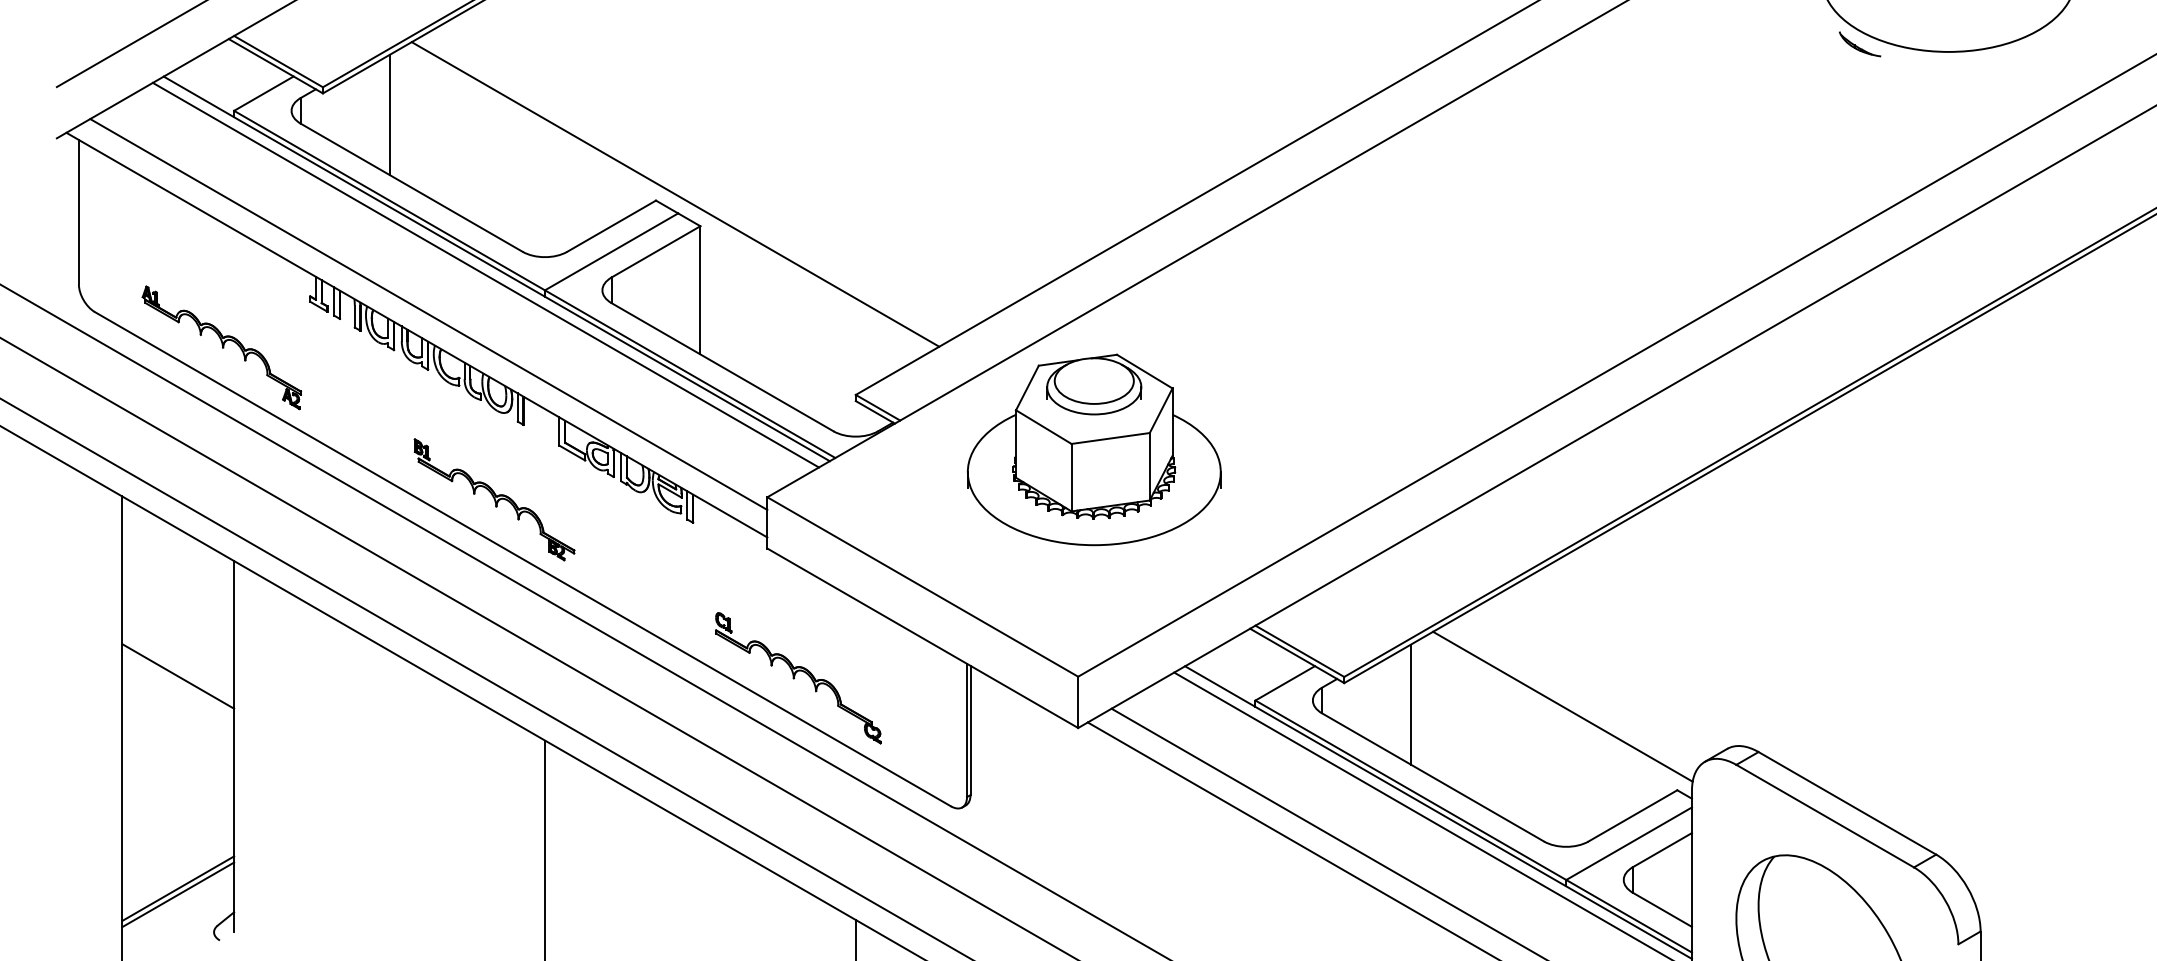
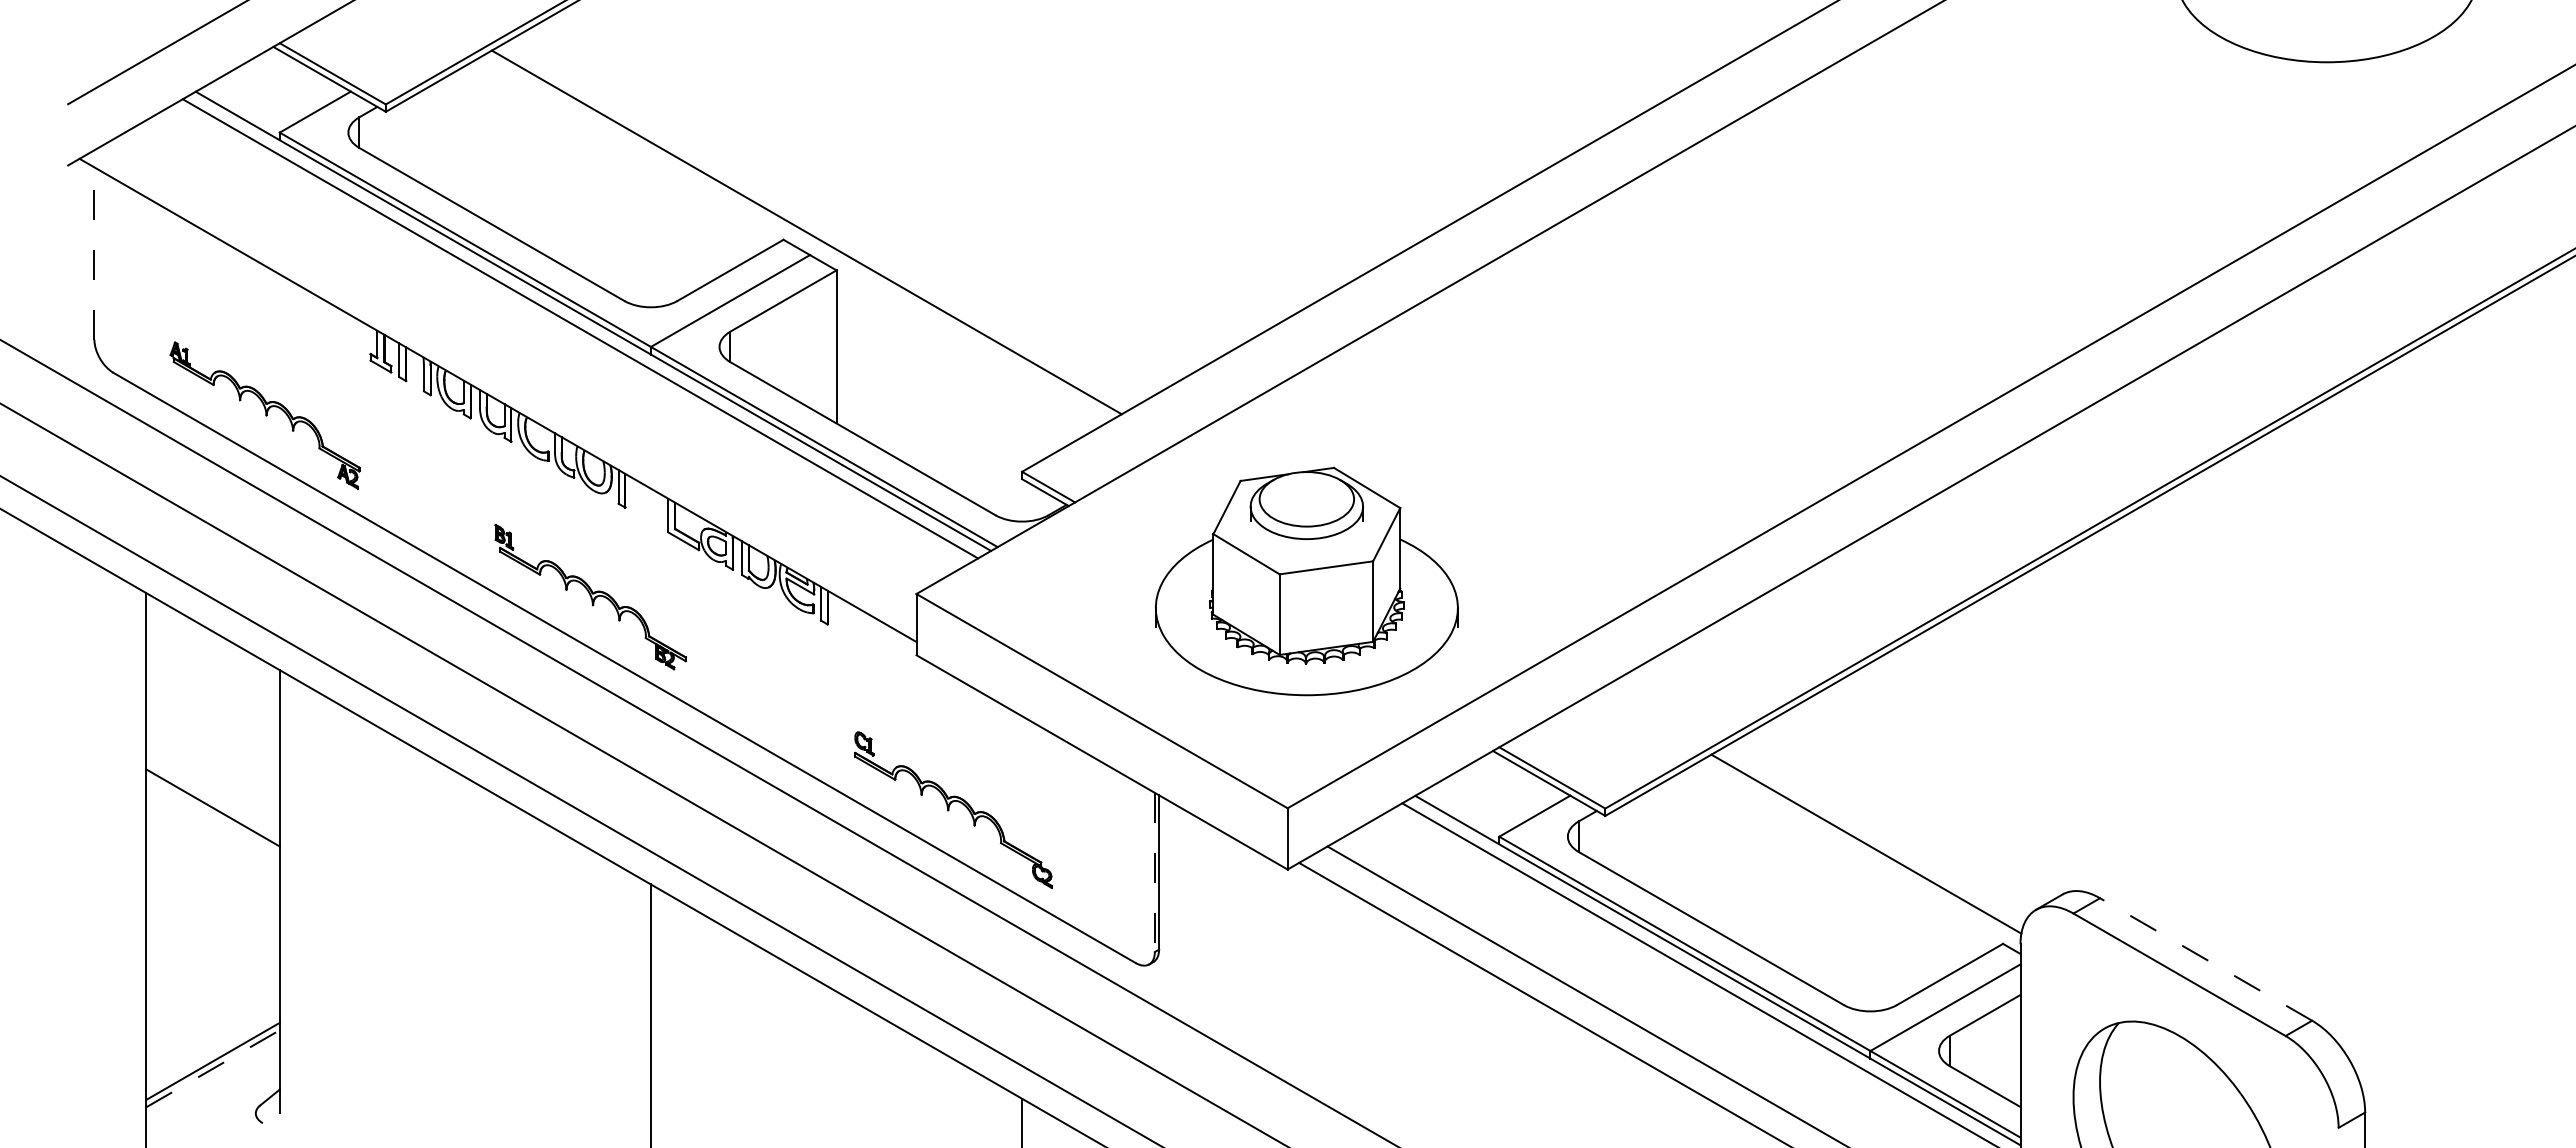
part: (1860, 43) -> (2221, 52), removed
line: (389, 114) -> (465, 137), removed
line: (78, 212) -> (94, 253), solid -> dashed
line: (429, 314) -> (512, 375), removed
part: (1093, 449) -> (1306, 581), moved
line: (1410, 704) -> (1684, 841), removed
line: (966, 730) -> (1154, 872), solid -> dashed
line: (1846, 803) -> (2205, 959), solid -> dashed
line: (178, 894) -> (213, 1068), solid -> dashed

